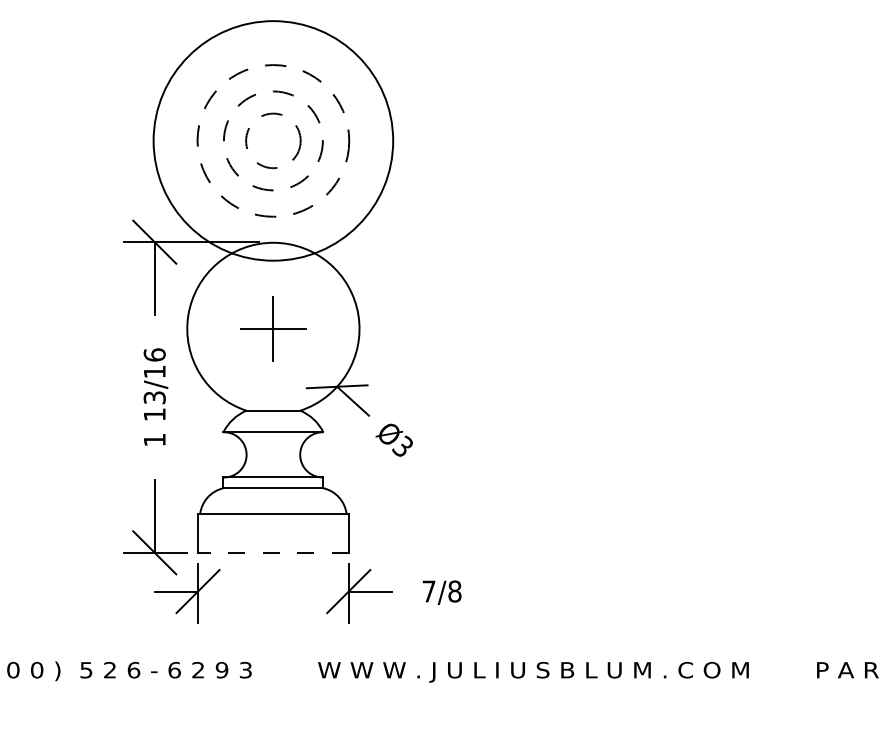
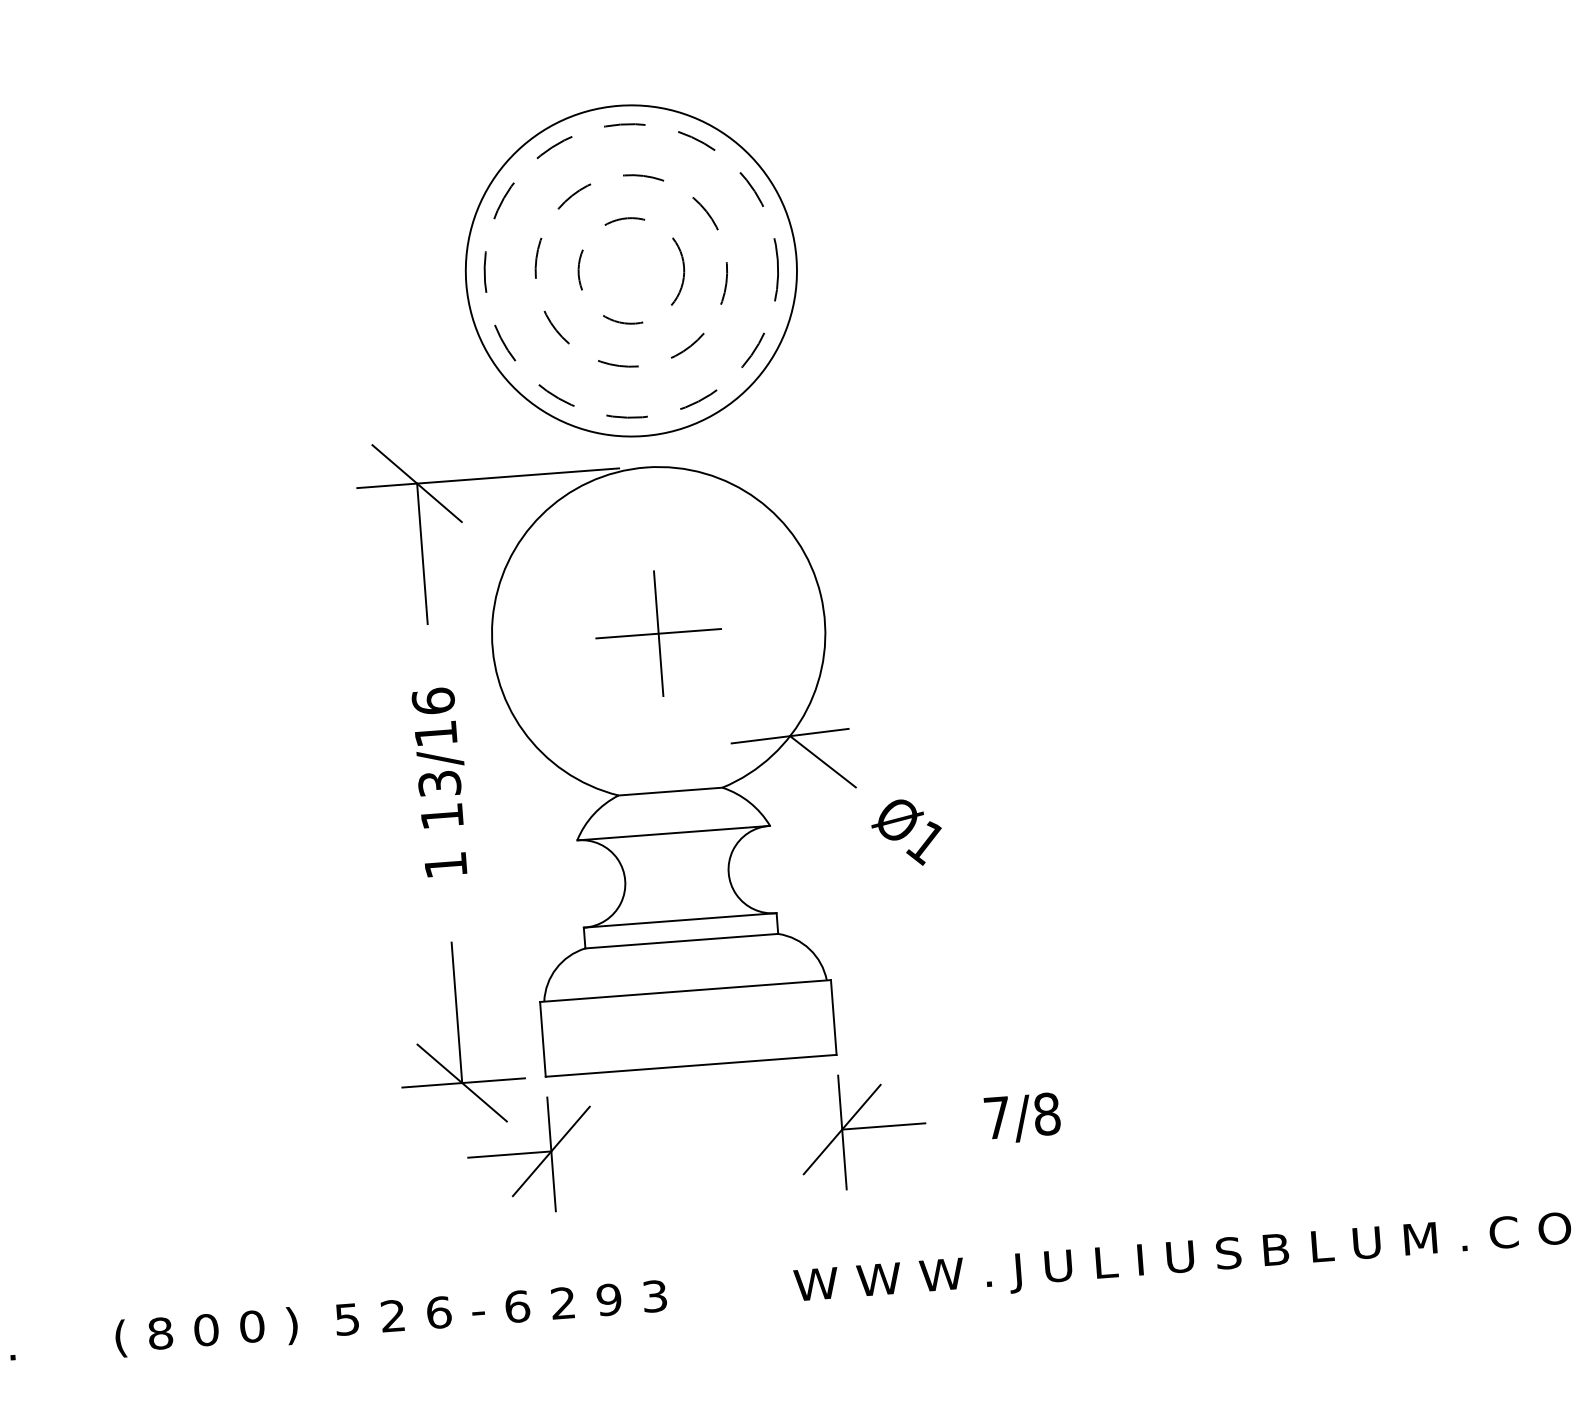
circle: (272, 140) -> (629, 270), size x0.71
text: (402, 446) -> (924, 841), Ø3 -> Ø1
line: (272, 552) -> (689, 1065), dashed -> solid

